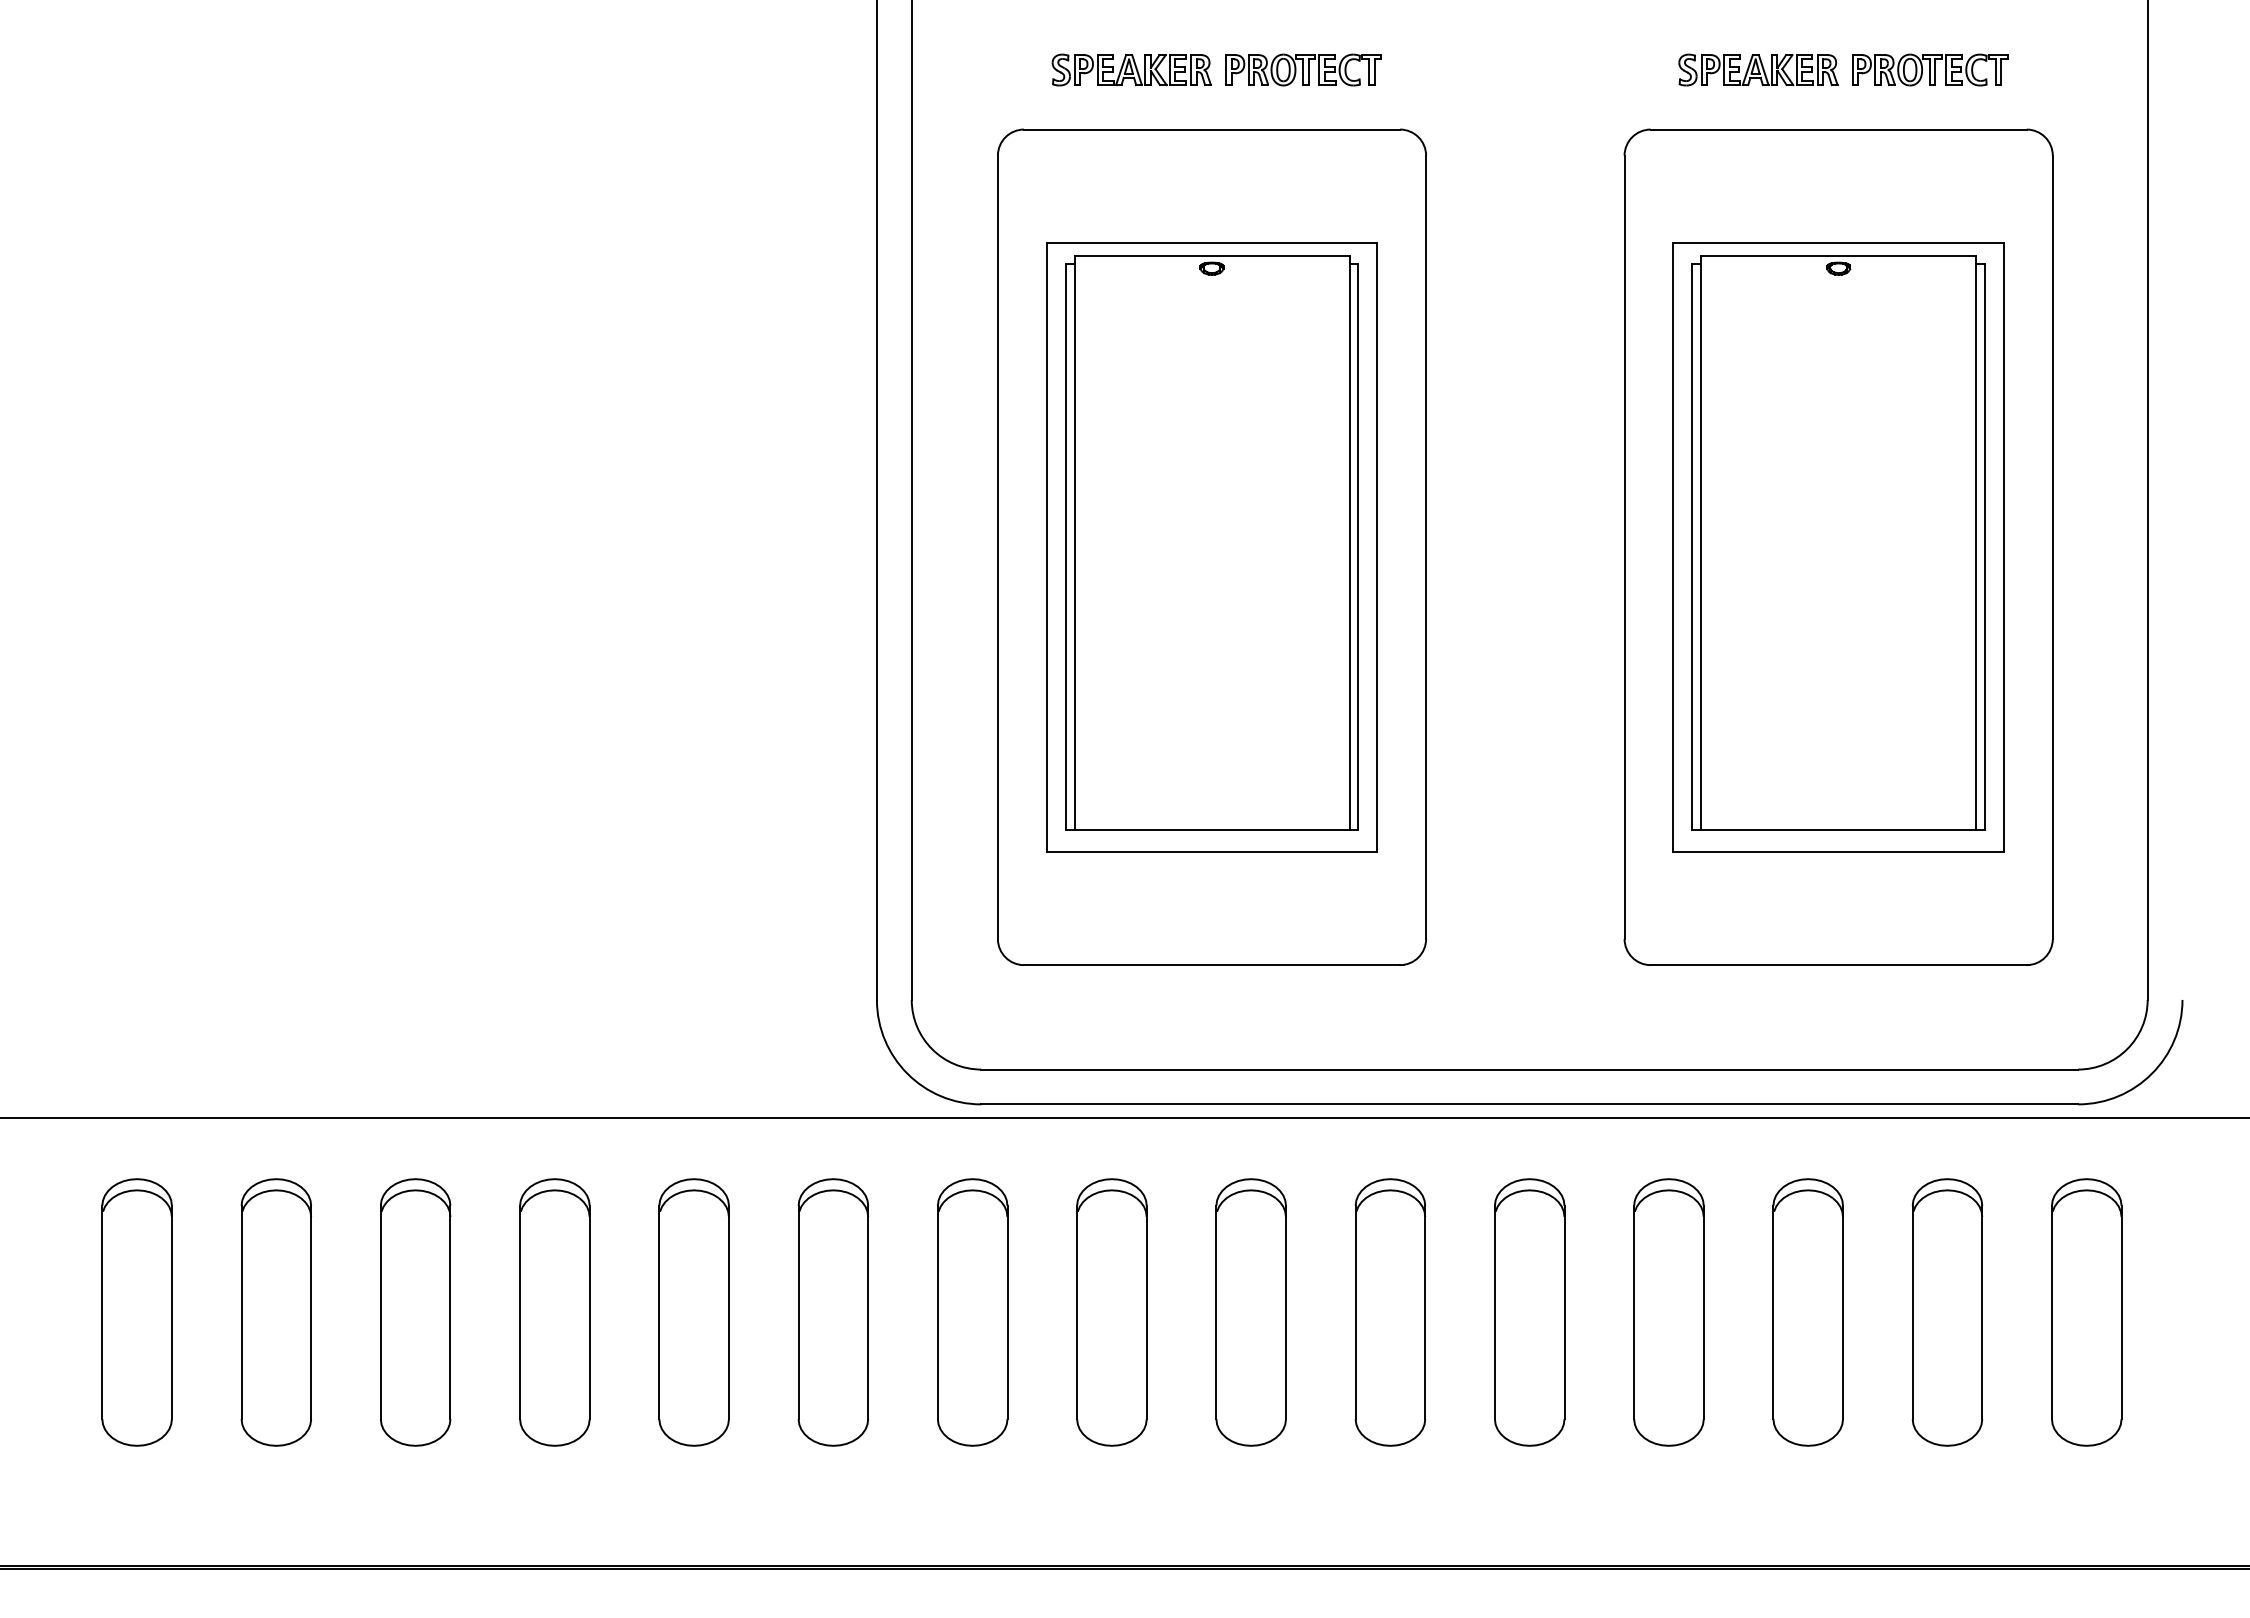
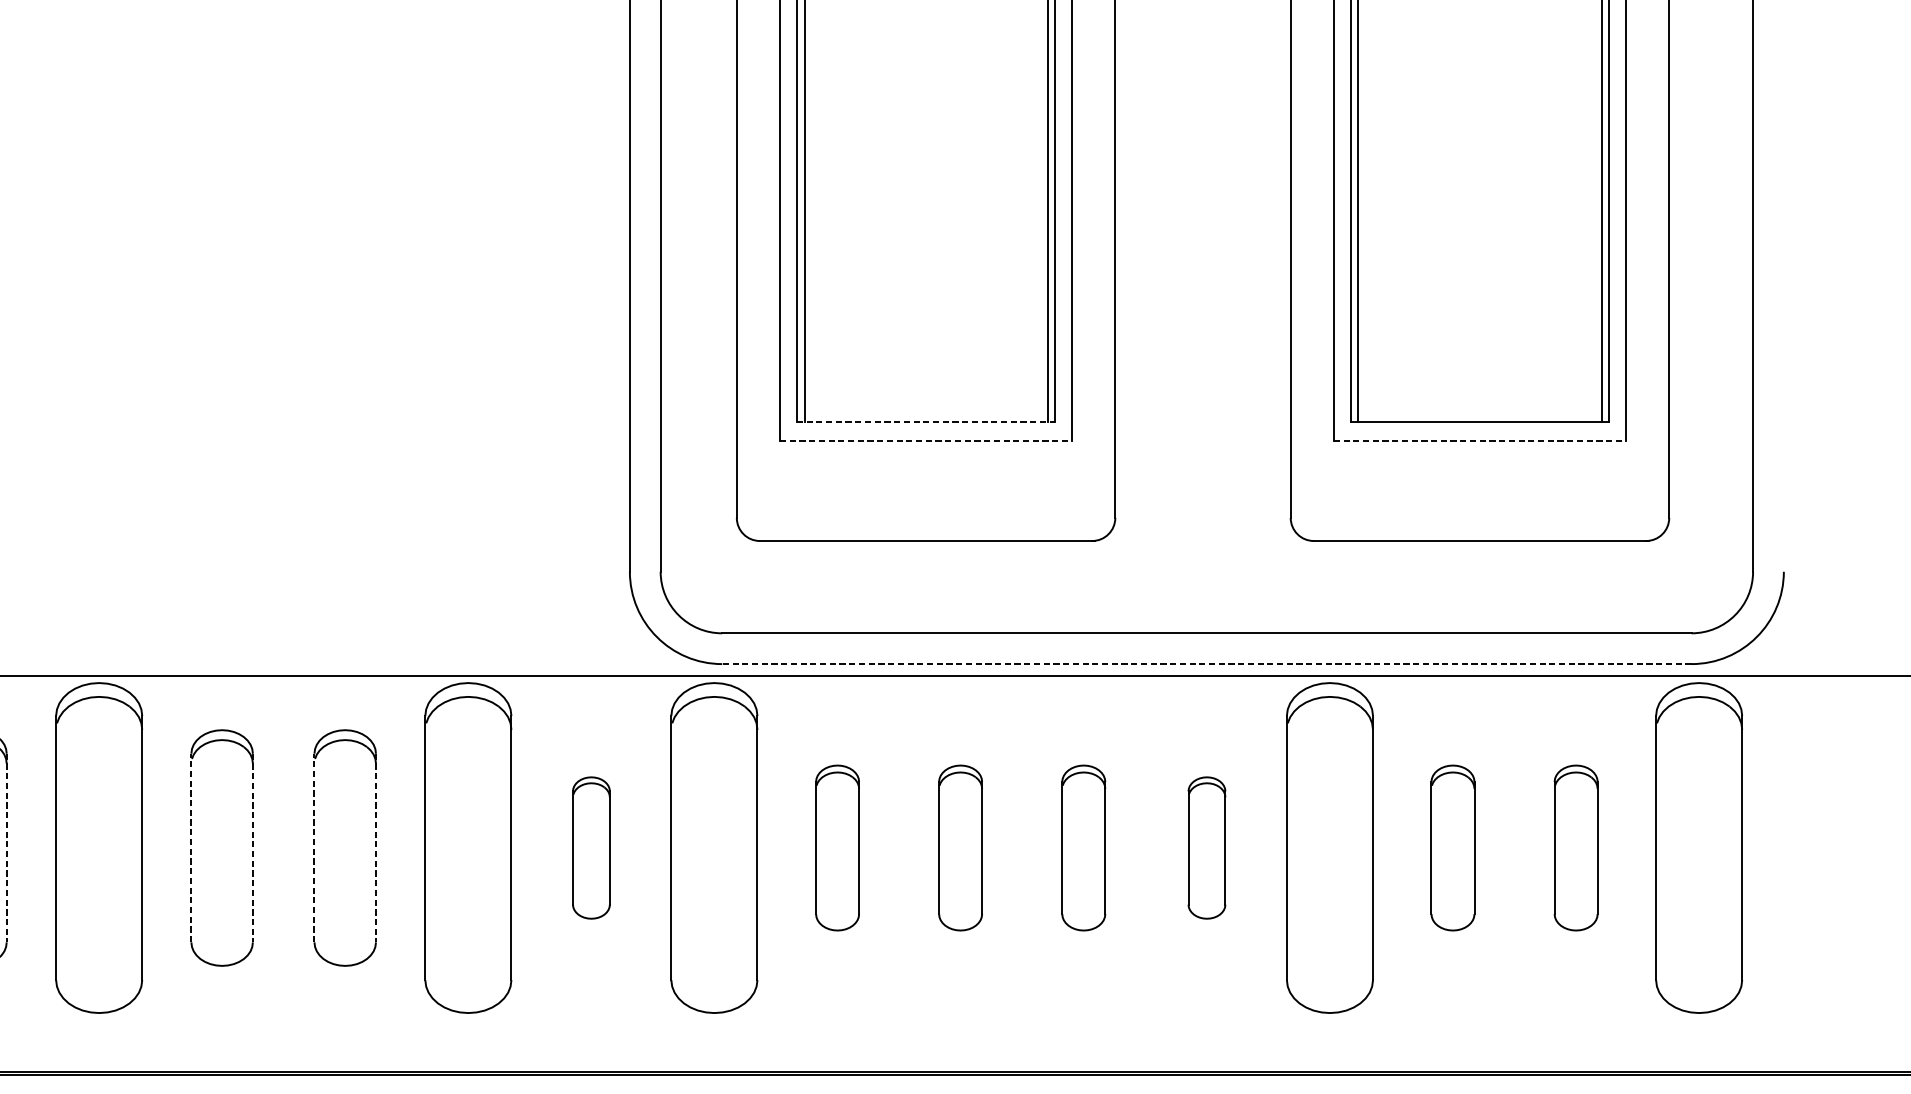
line: (1212, 830) -> (926, 422), solid -> dashed
line: (1212, 851) -> (926, 440), solid -> dashed
line: (1839, 851) -> (1480, 440), solid -> dashed
line: (1529, 1104) -> (1206, 664), solid -> dashed
line: (171, 1312) -> (6, 848), solid -> dashed
part: (275, 1312) -> (98, 848), size x1.4
line: (380, 1312) -> (191, 848), solid -> dashed
line: (450, 1312) -> (252, 848), solid -> dashed
line: (520, 1312) -> (314, 848), solid -> dashed
line: (589, 1312) -> (375, 848), solid -> dashed
part: (693, 1312) -> (467, 848), size x1.4
part: (833, 1312) -> (591, 848), size x0.6
part: (972, 1312) -> (714, 848), size x1.4
part: (1111, 1312) -> (837, 848), size x0.7
part: (1250, 1312) -> (960, 848), size x0.7
part: (1390, 1312) -> (1083, 848), size x0.7
part: (1529, 1312) -> (1206, 848), size x0.6
part: (1668, 1312) -> (1329, 848), size x1.4
part: (1807, 1312) -> (1452, 848), size x0.7
part: (1947, 1312) -> (1576, 848), size x0.7
part: (2086, 1312) -> (1699, 848), size x1.4

